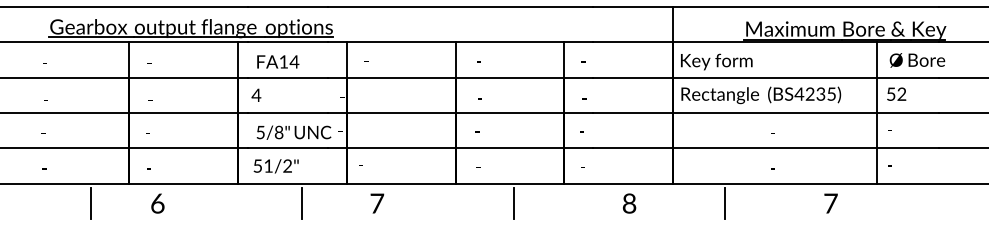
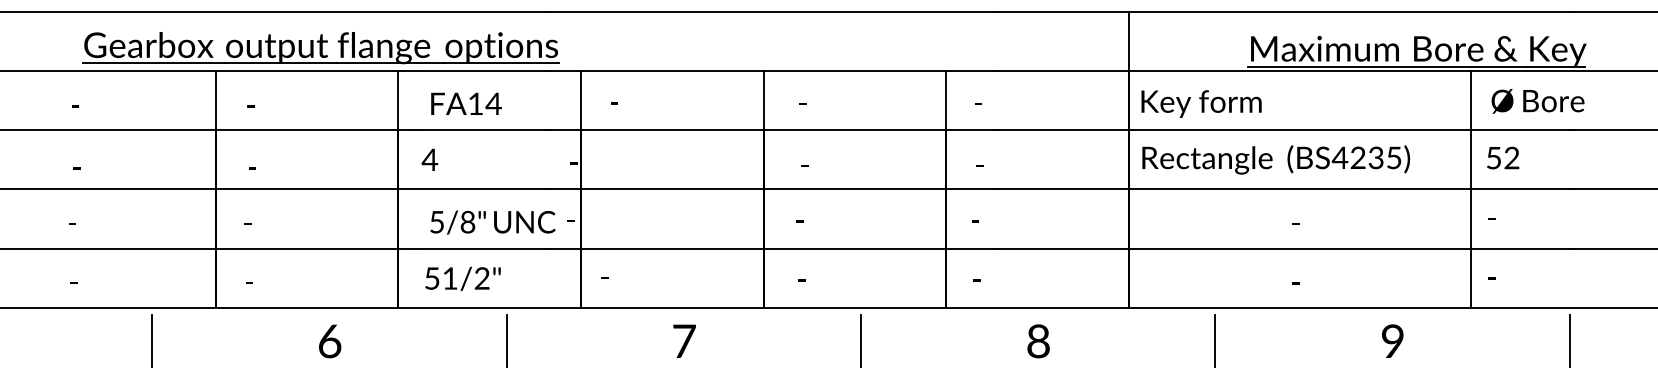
text: (157, 203) -> (329, 341), moved
text: (377, 203) -> (684, 341), moved
text: (629, 203) -> (1038, 341), moved
text: (830, 203) -> (1392, 341), 7 -> 9
line: (936, 203) -> (1569, 341), added

